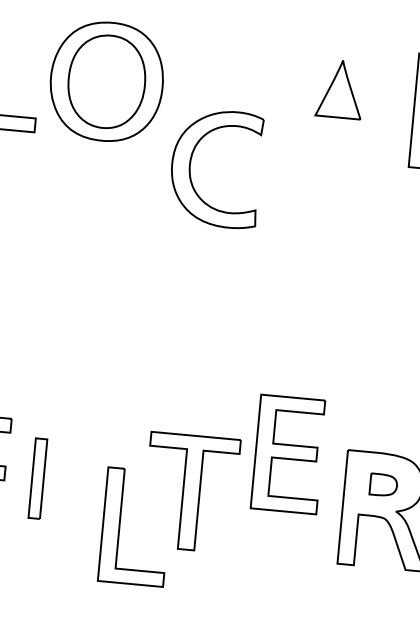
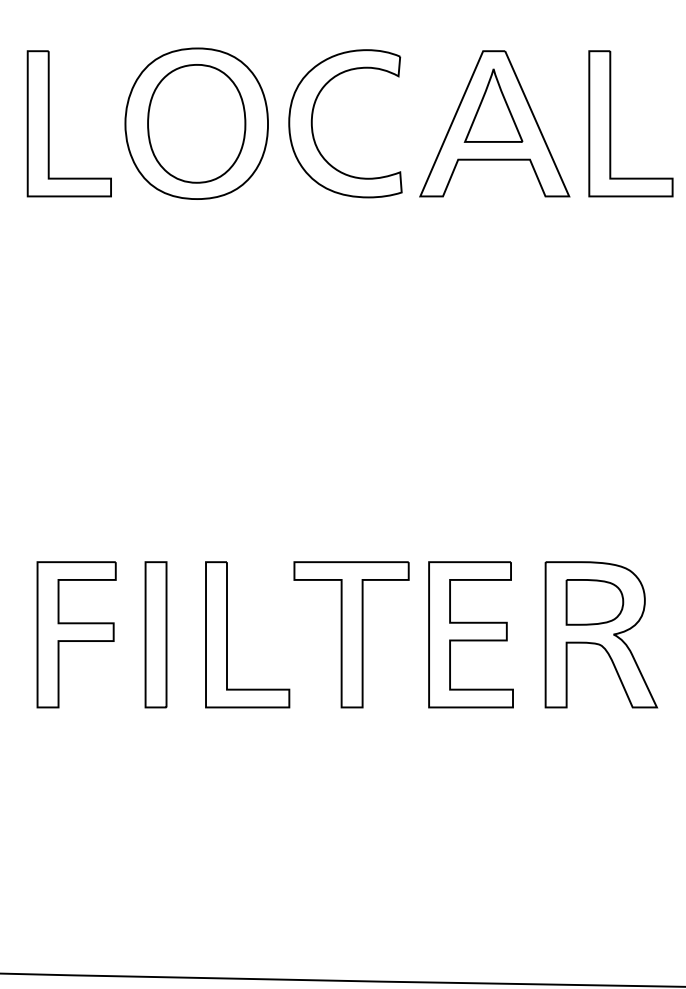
part: (339, 103) -> (494, 123), added
part: (190, 170) -> (313, 129), moved
part: (288, 454) -> (470, 634), moved
part: (37, 478) -> (155, 634), size x1.43
part: (383, 485) -> (594, 602), size x1.67
part: (119, 525) -> (227, 634), moved

